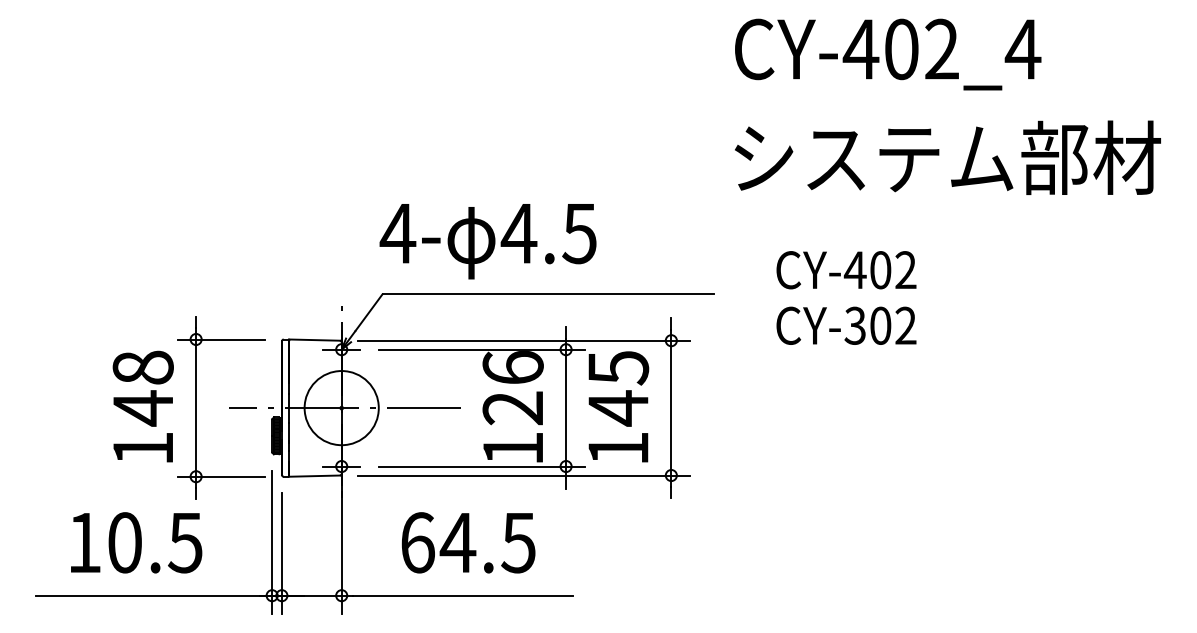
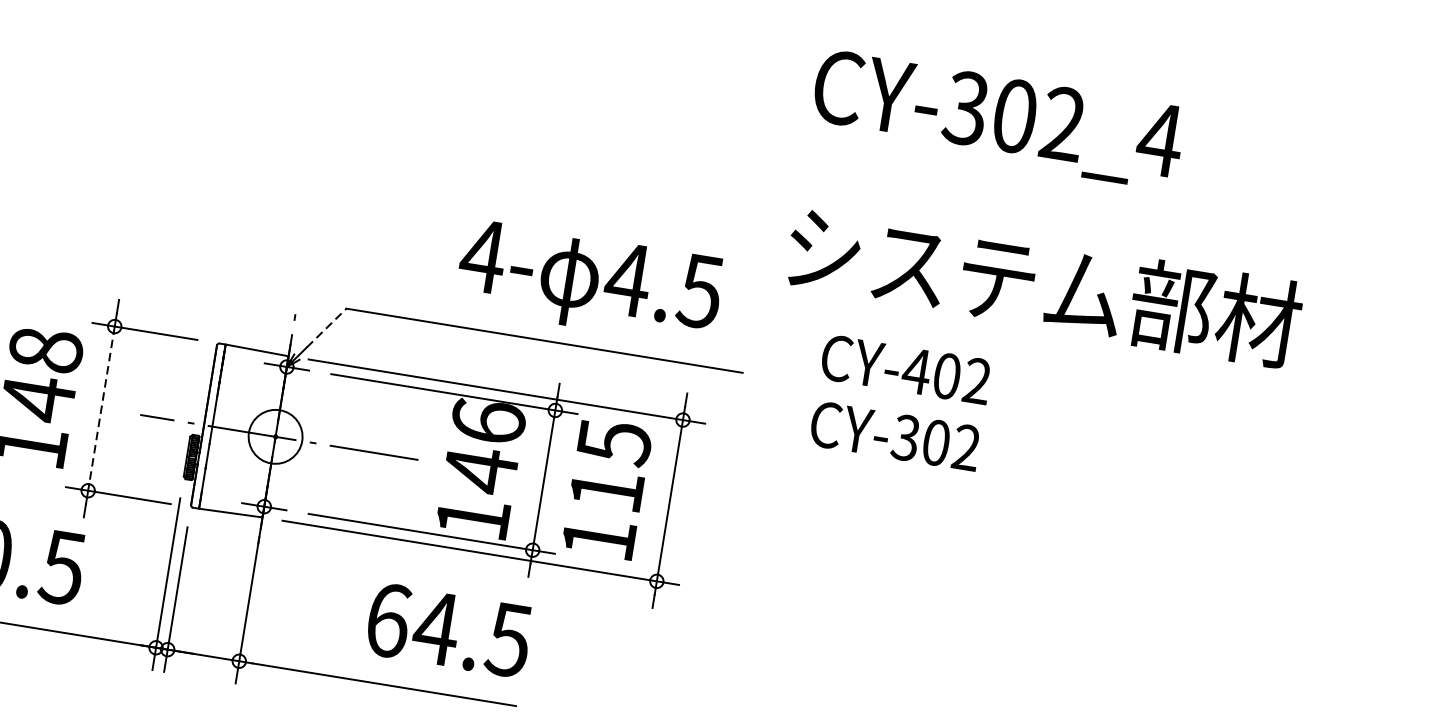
text: (860, 49) -> (965, 108), CY-402_4 -> CY-302_4
text: (947, 157) -> (1043, 285), moved
text: (487, 241) -> (588, 283), moved
line: (368, 312) -> (326, 327), solid -> dashed
line: (196, 408) -> (101, 409), solid -> dashed
circle: (341, 408) -> (275, 437), size x0.6
text: (512, 408) -> (479, 470), 126 -> 146
text: (618, 408) -> (606, 490), 145 -> 115
text: (468, 542) -> (449, 629), moved

